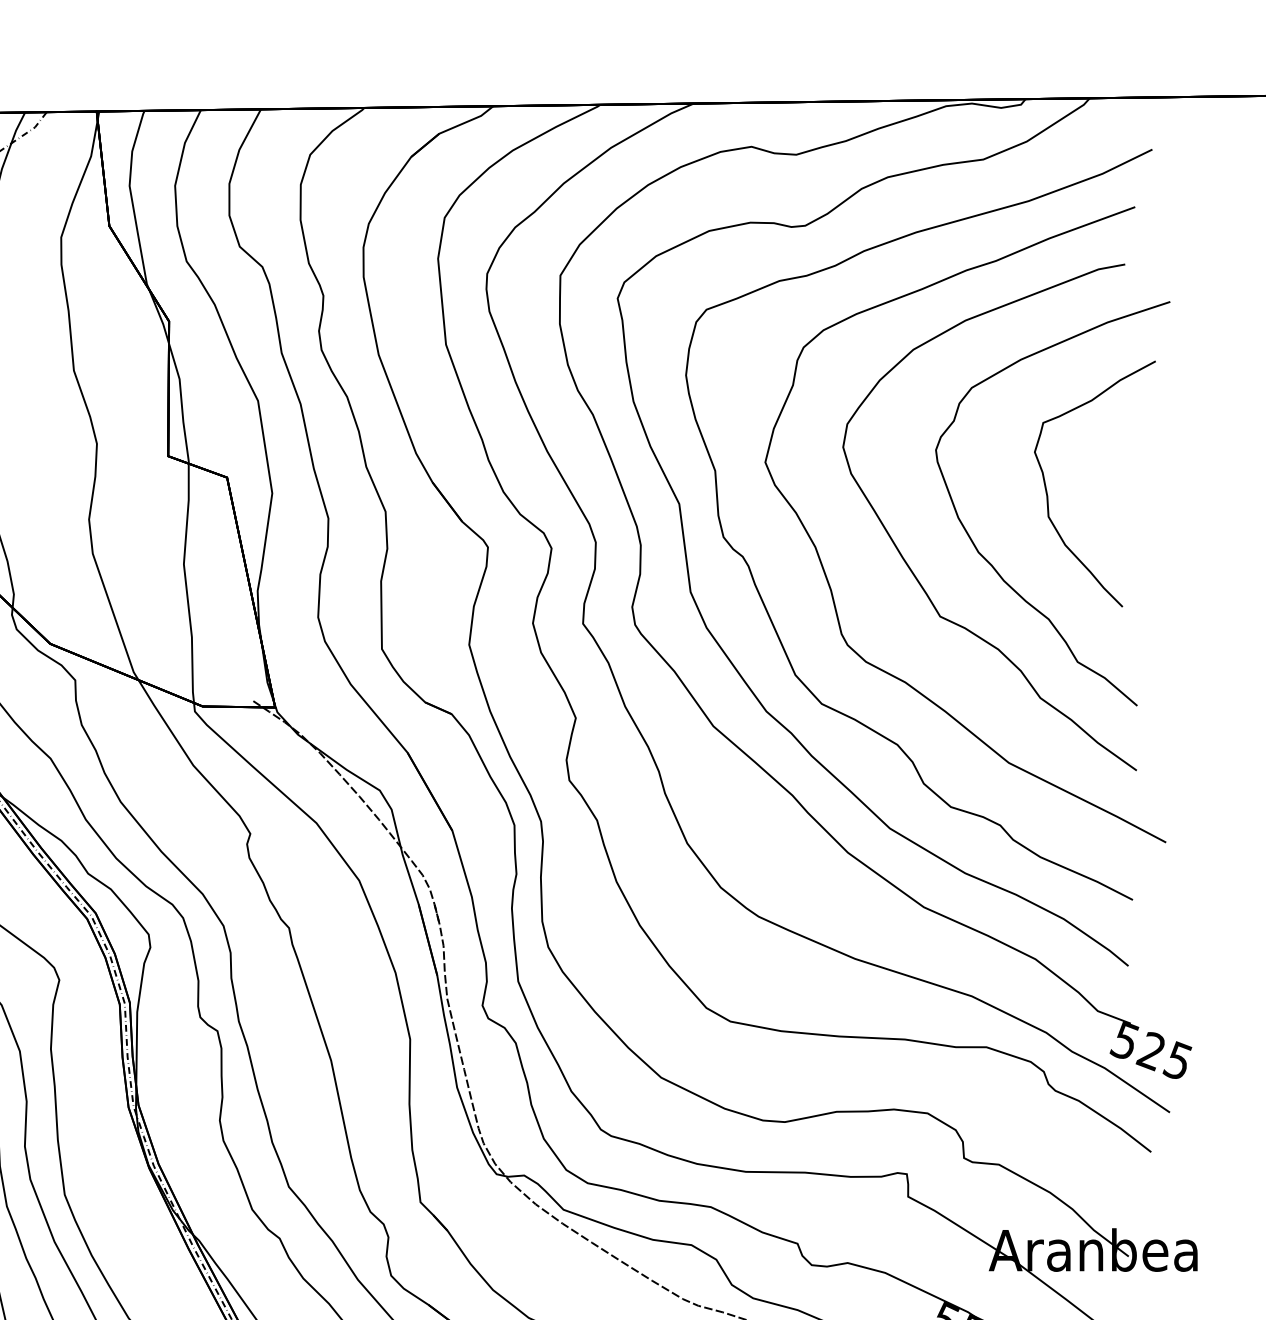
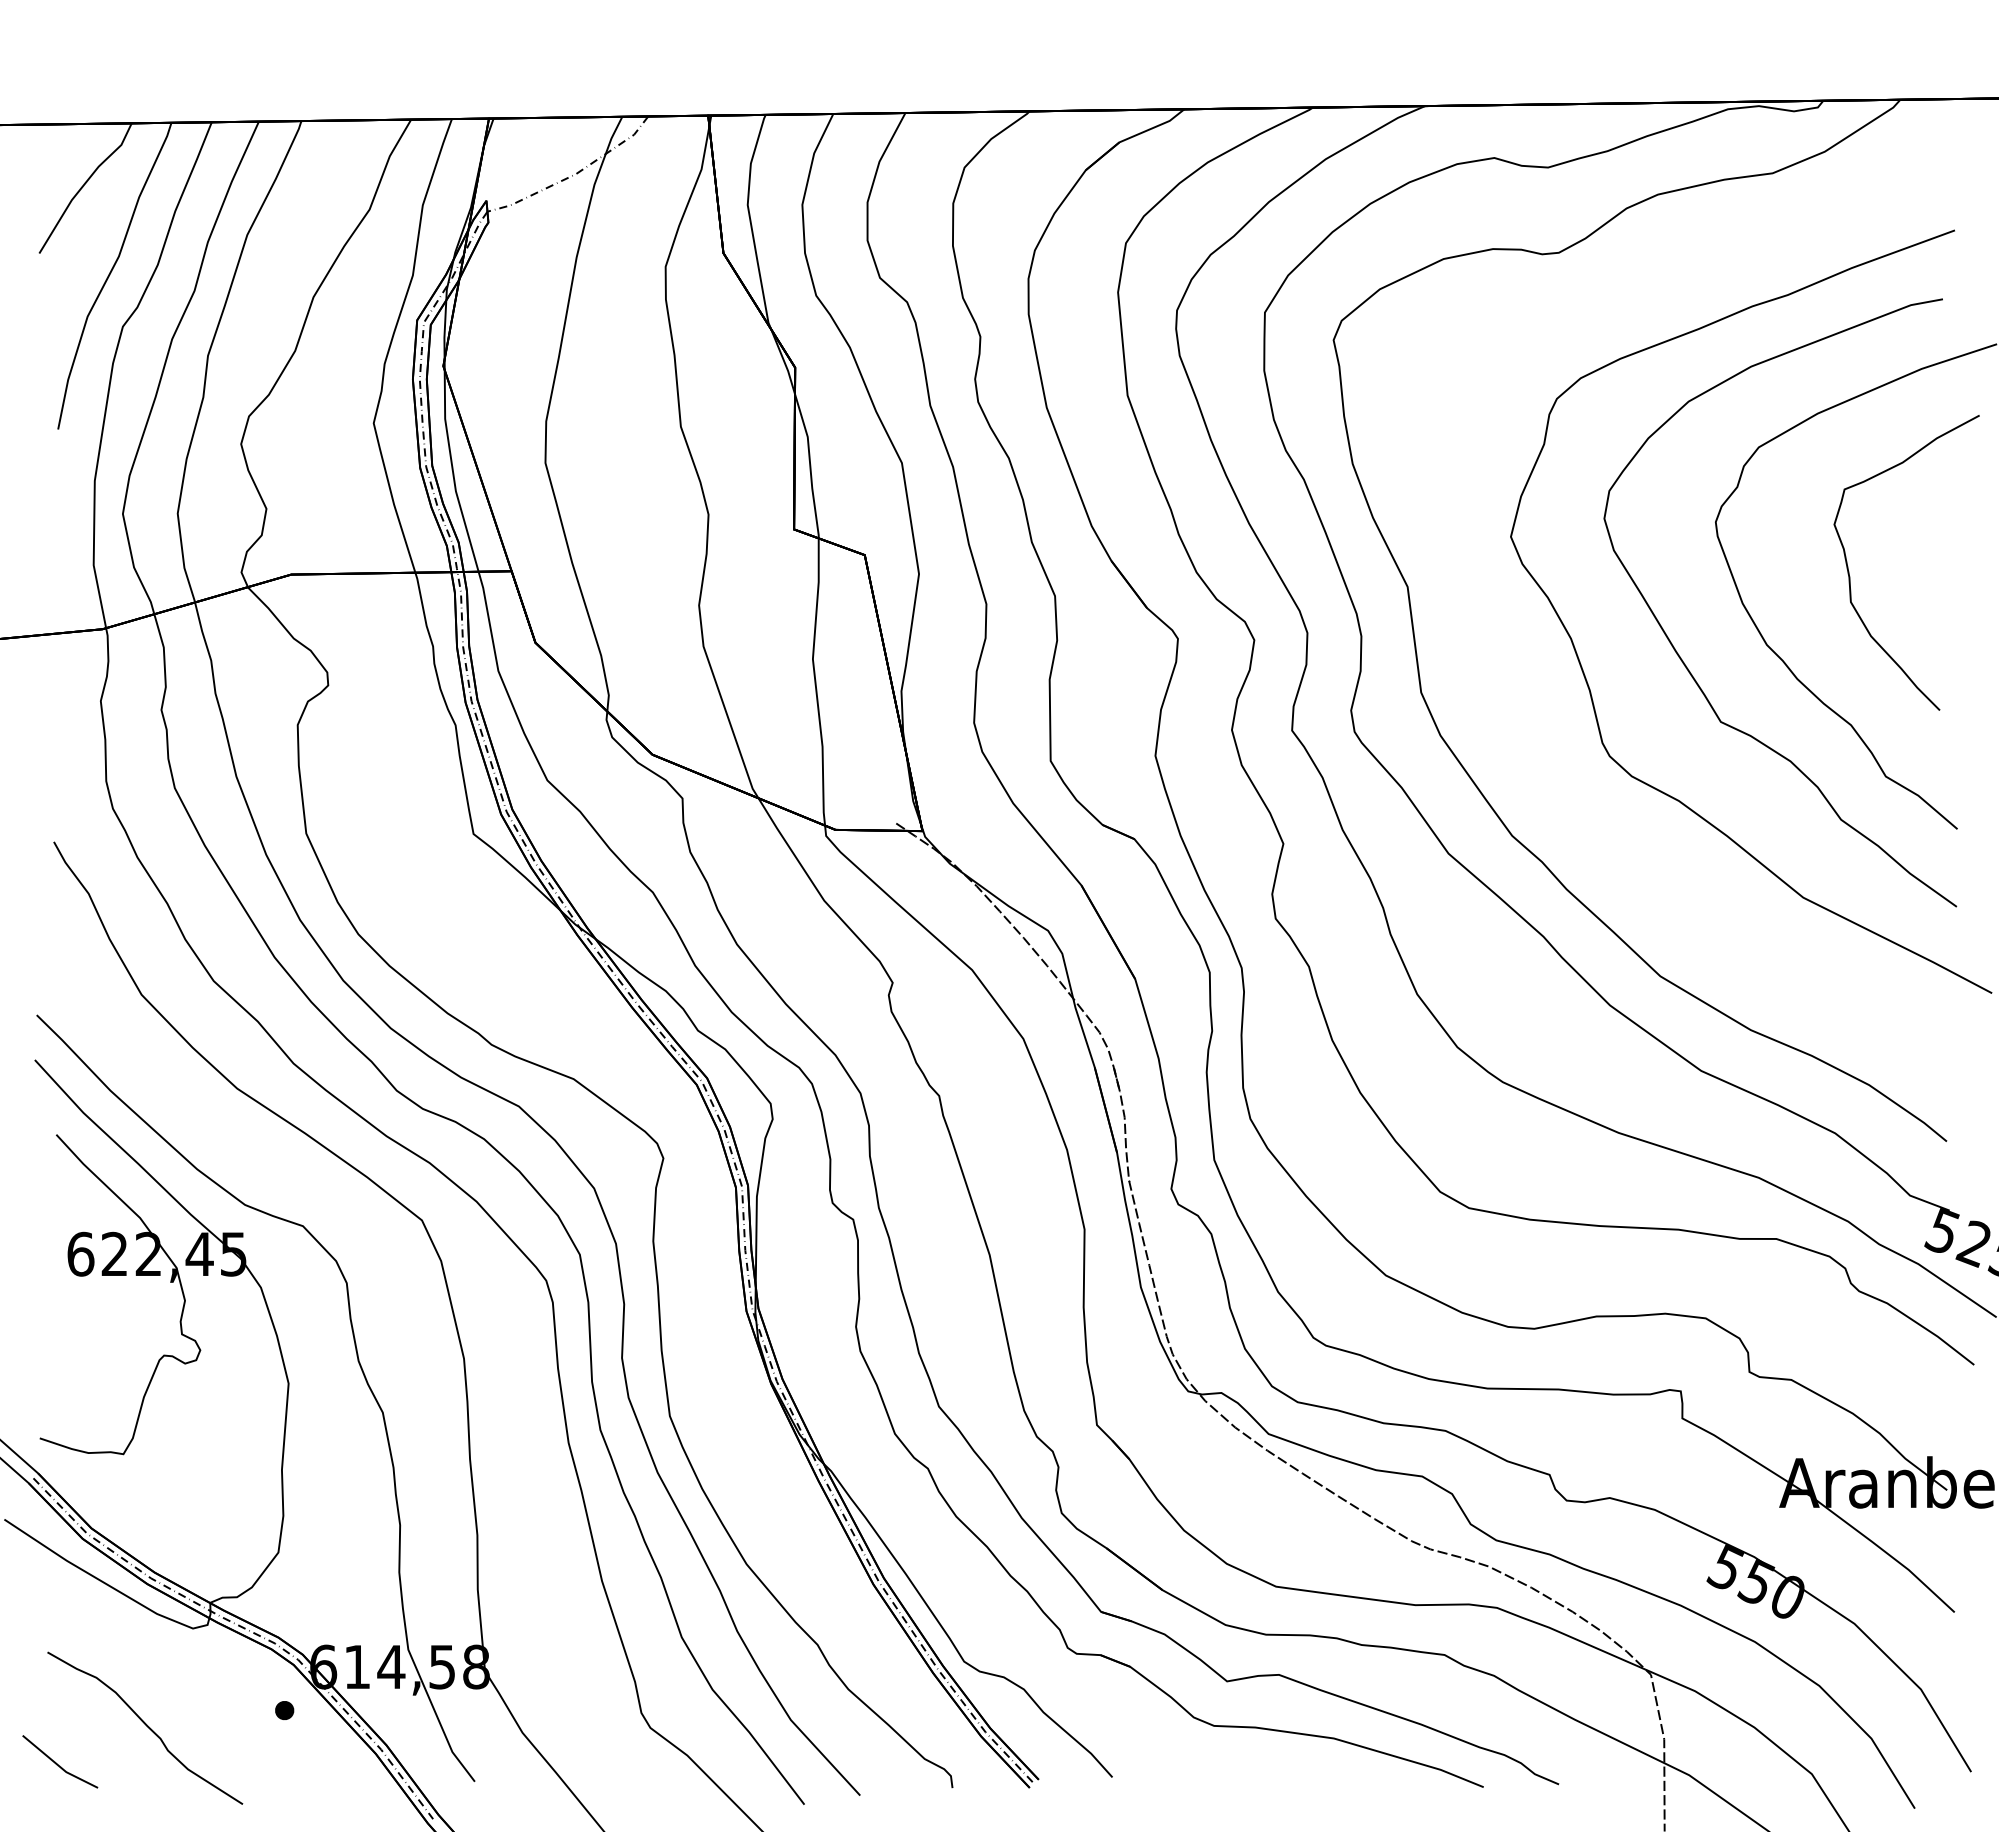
curve: (759, 591) -> (1503, 691), removed

